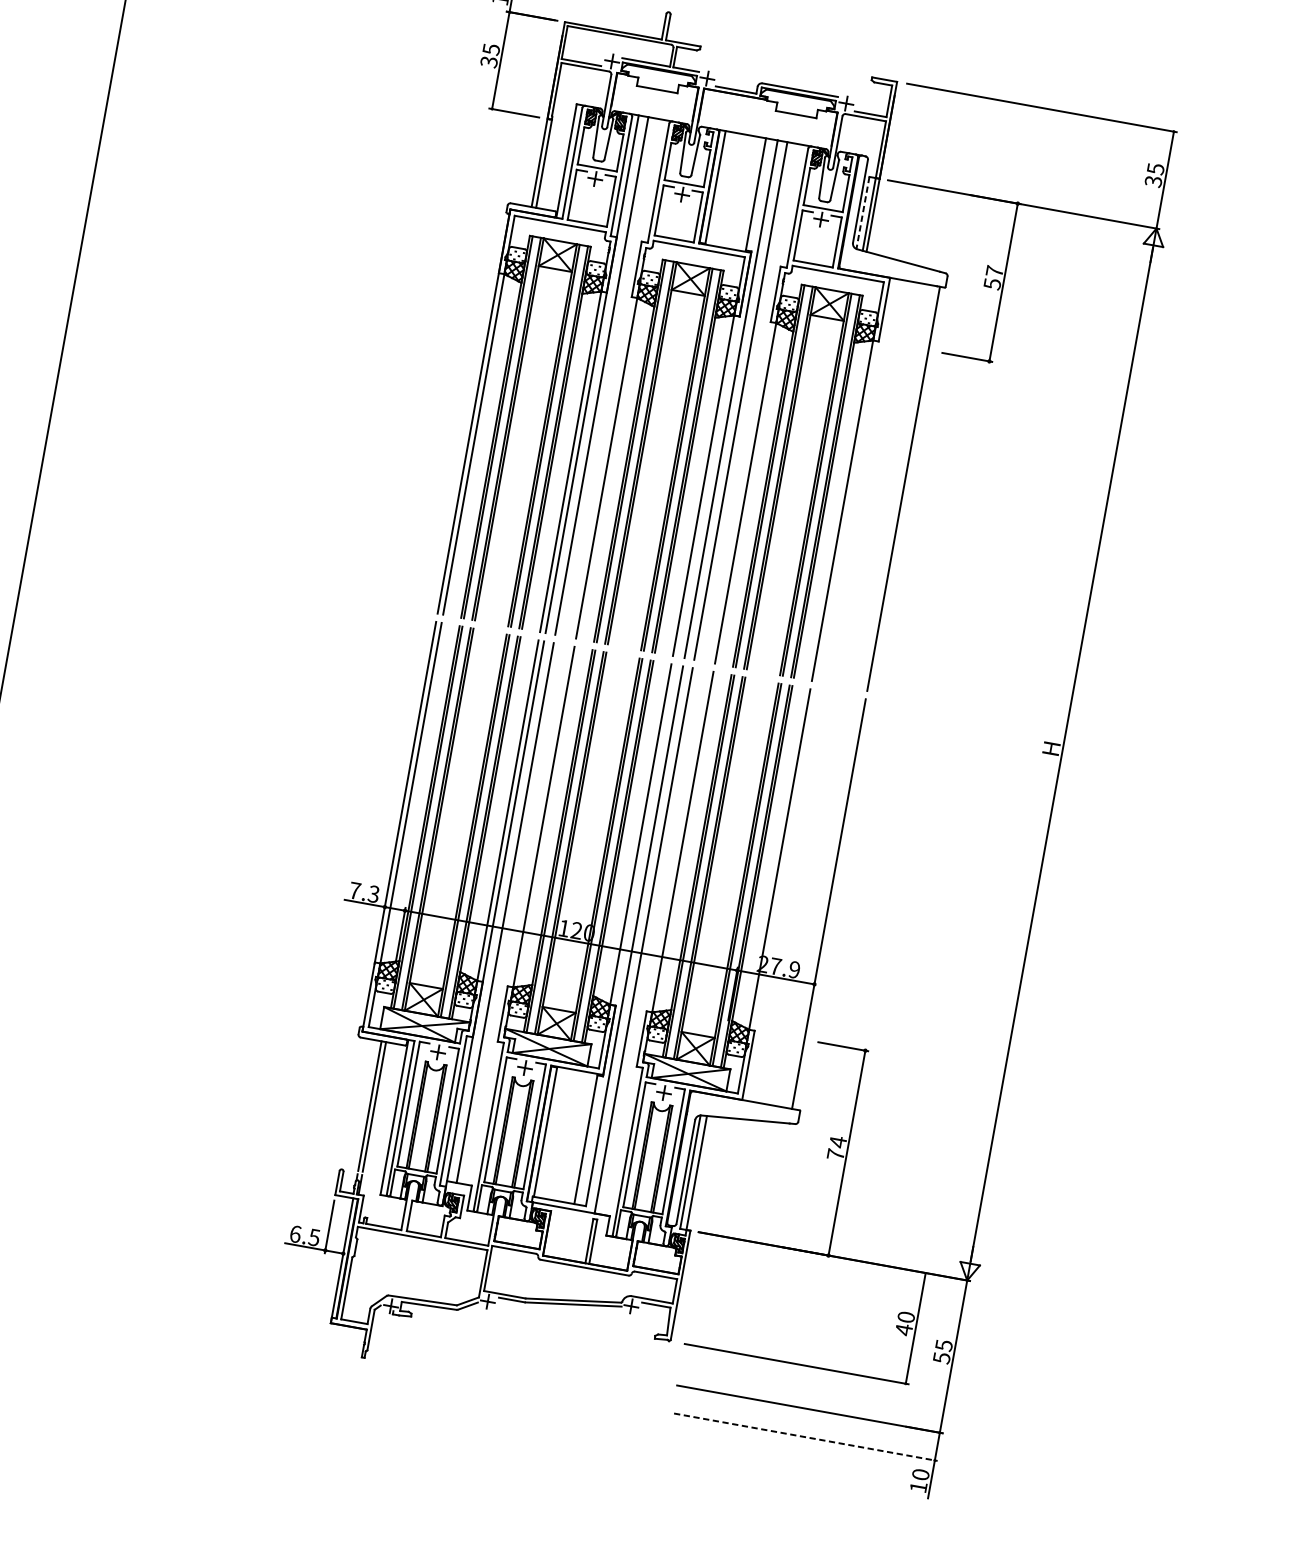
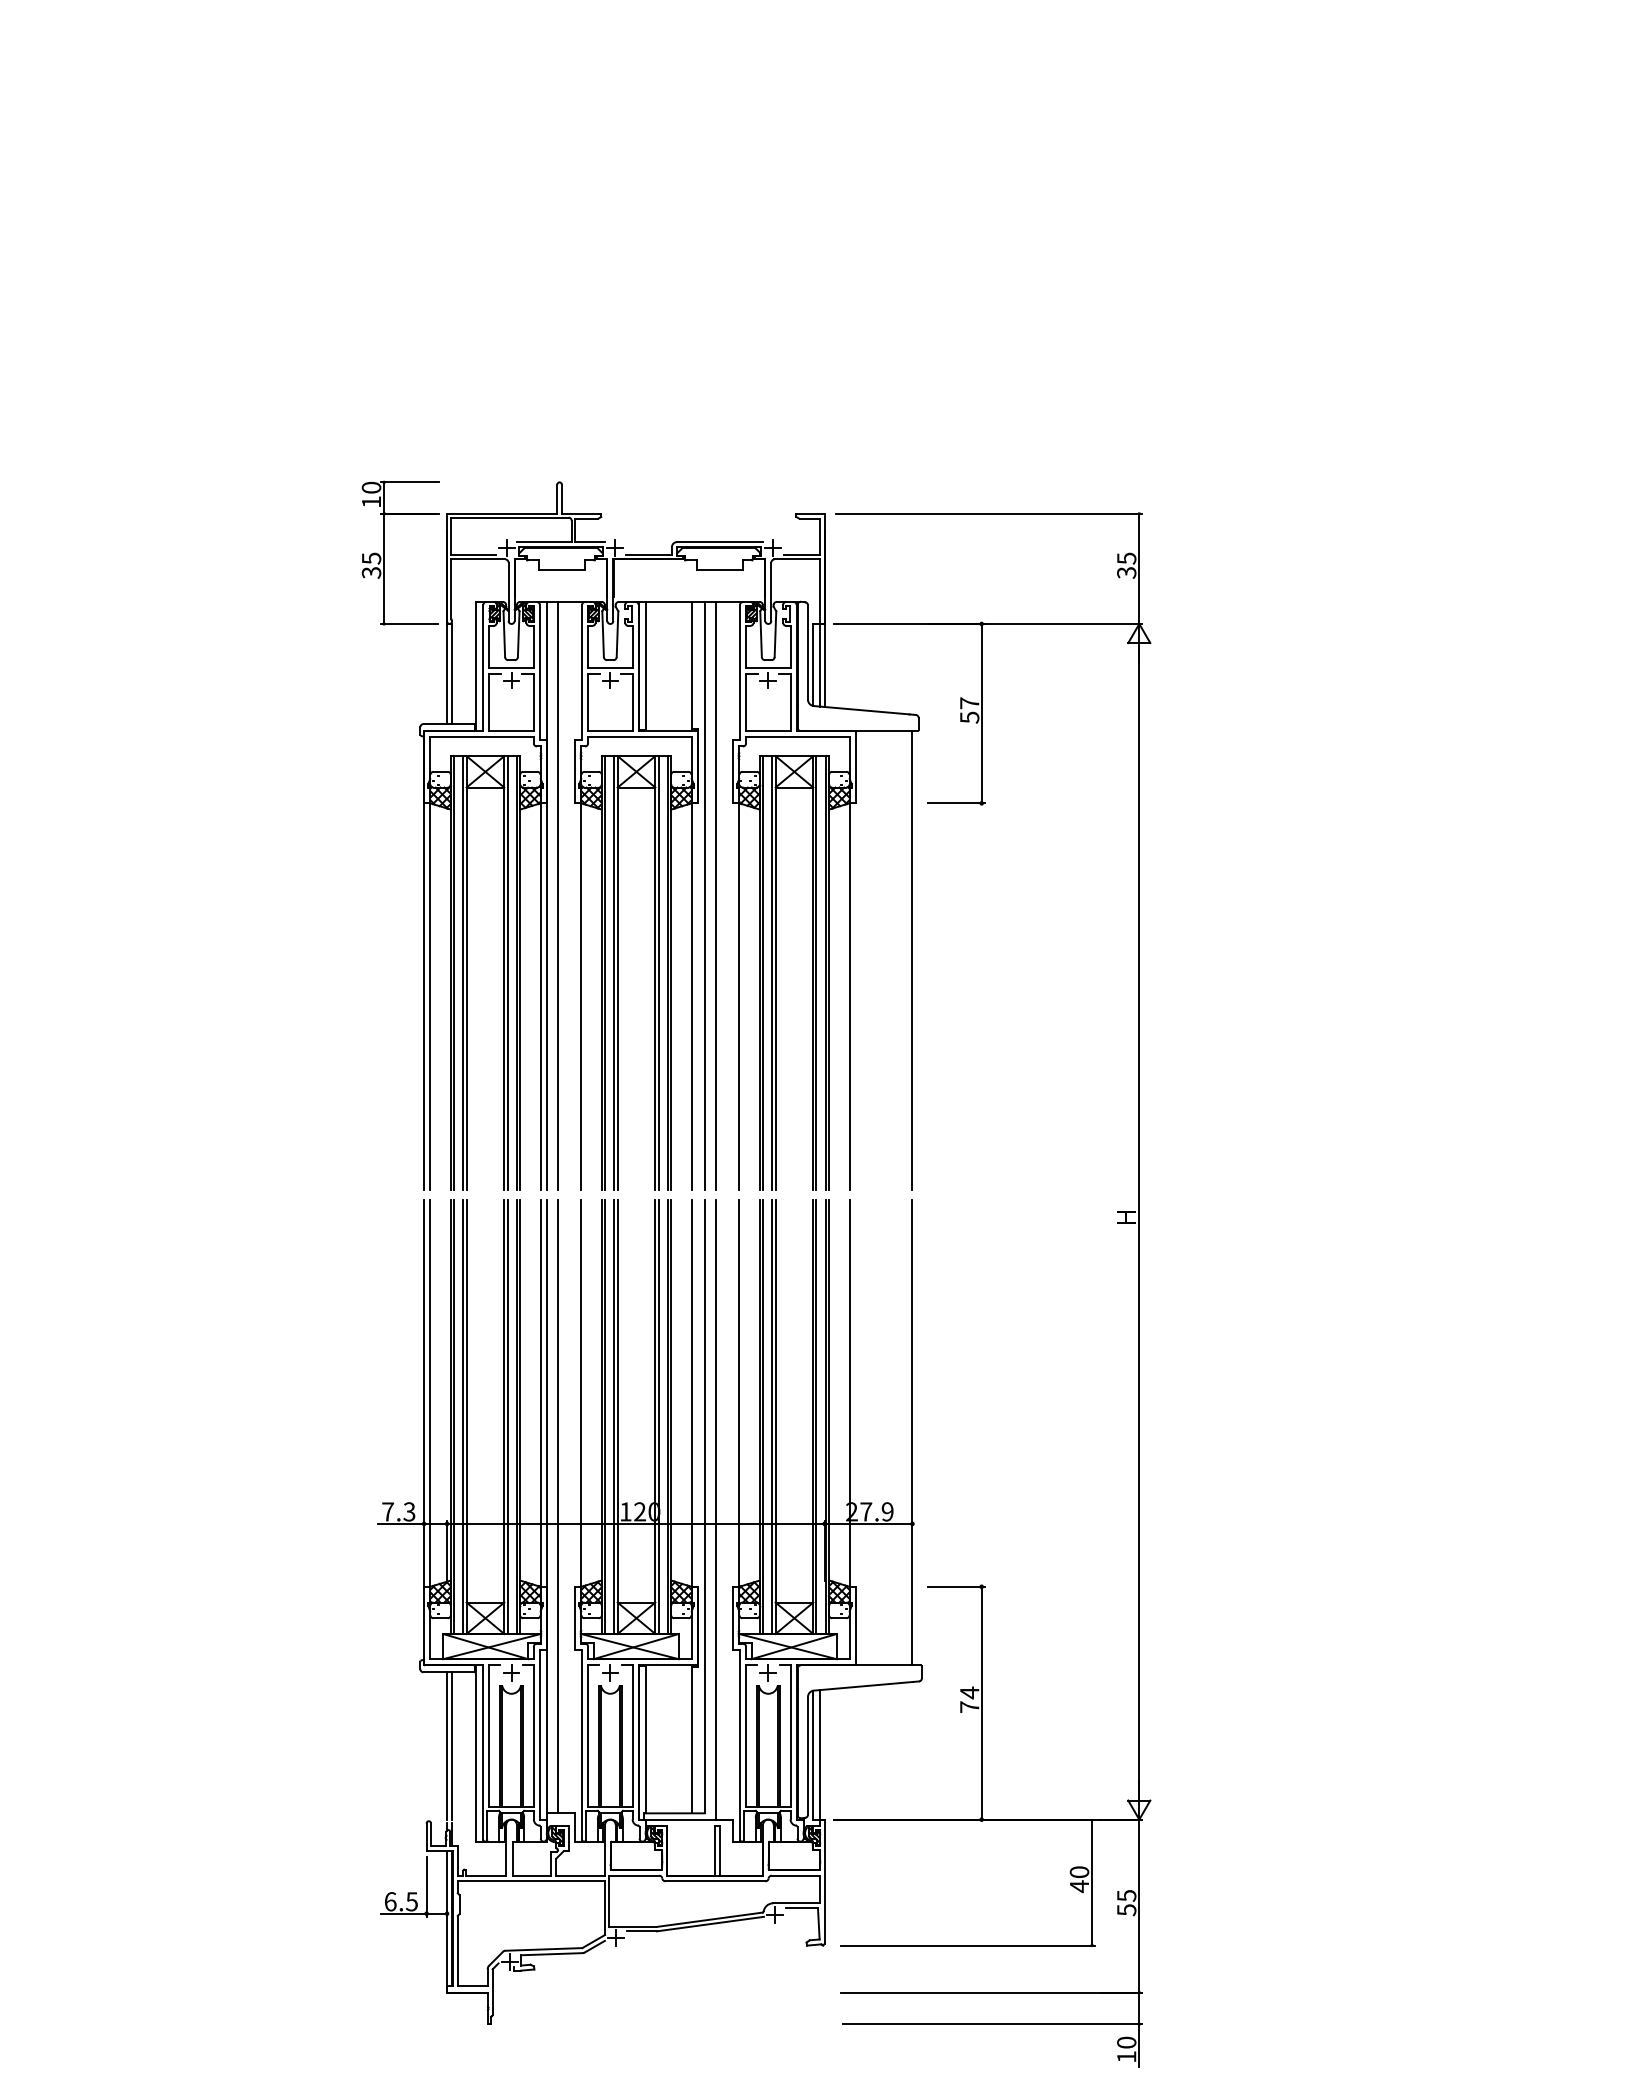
line: (863, 212) -> (813, 664), dashed -> solid
line: (805, 1437) -> (992, 2024), dashed -> solid

